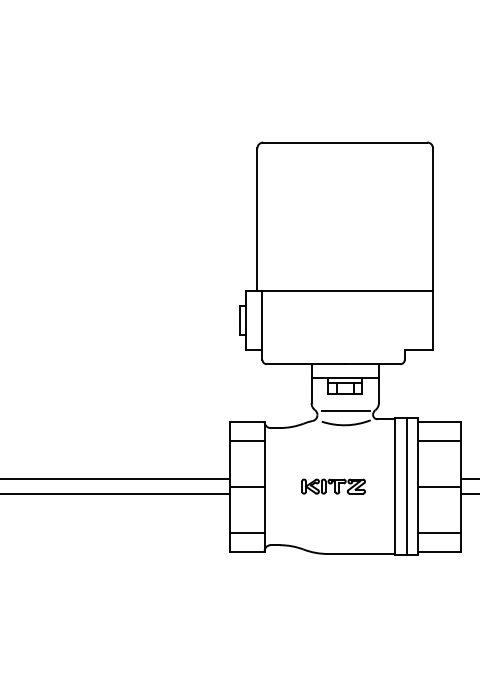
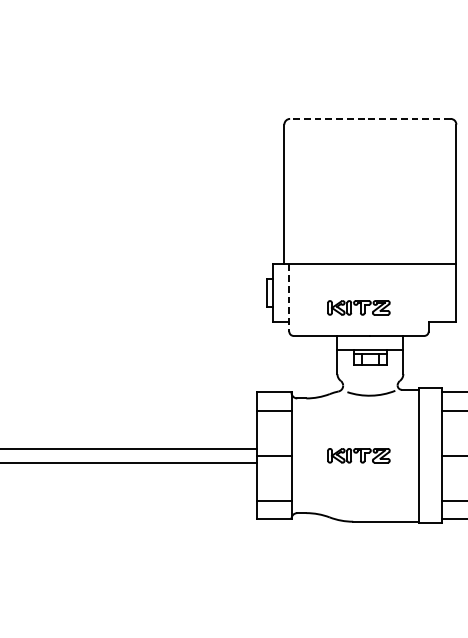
line: (345, 142) -> (370, 118), solid -> dashed
line: (262, 325) -> (289, 298), solid -> dashed
part: (333, 335) -> (358, 307), added
line: (345, 411) -> (370, 382), removed
line: (406, 486) -> (430, 455), removed

